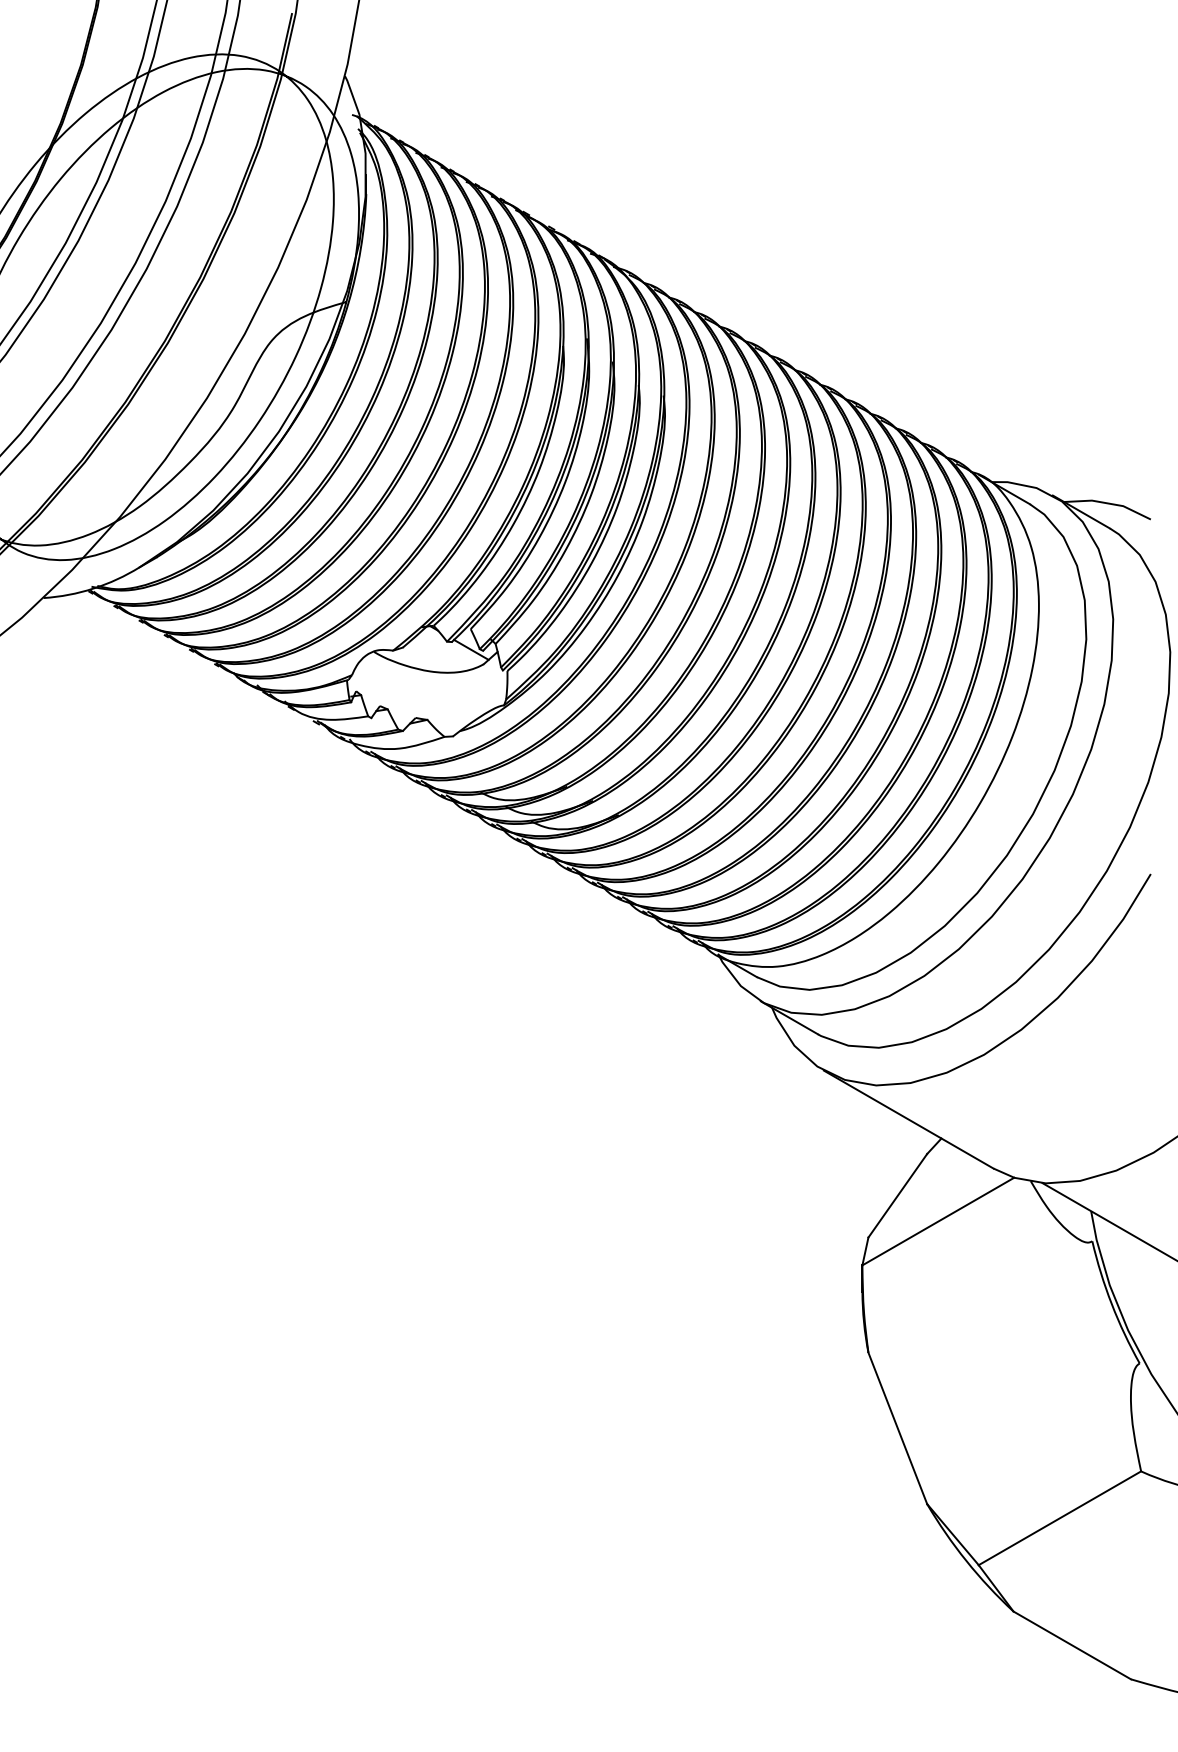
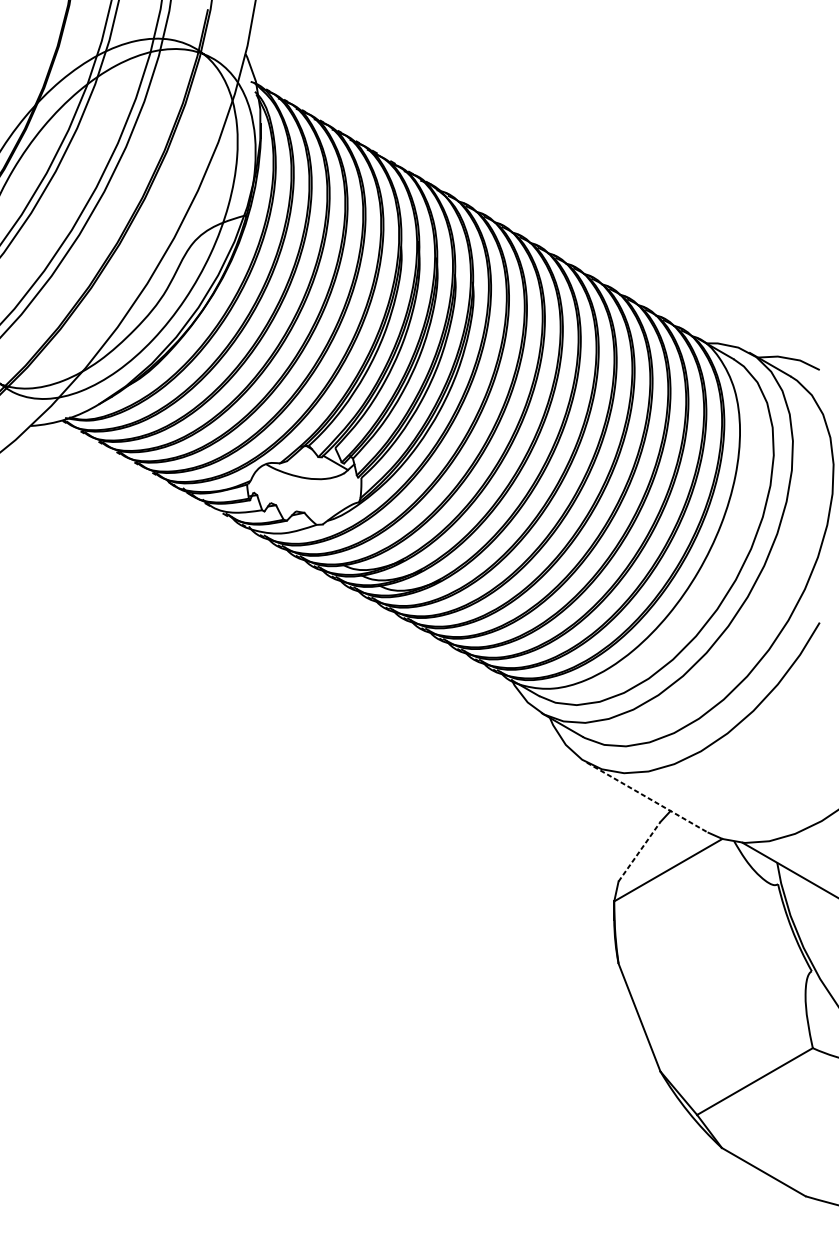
line: (908, 1119) -> (647, 797), solid -> dashed
line: (898, 1195) -> (639, 851), solid -> dashed

